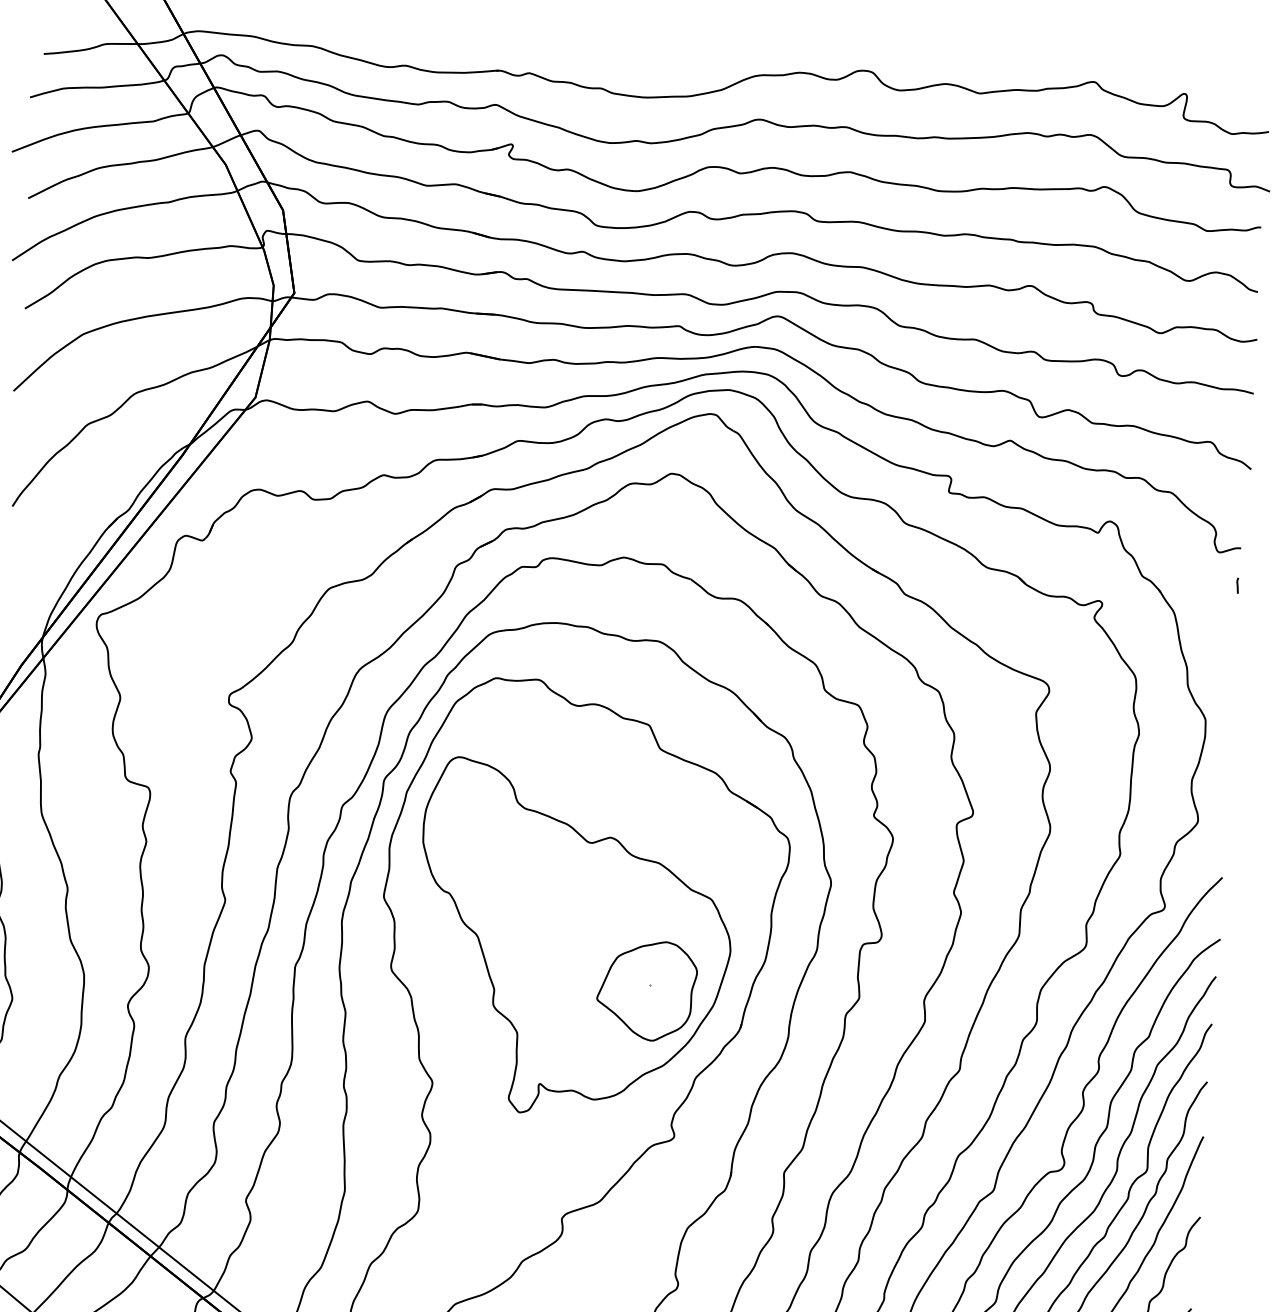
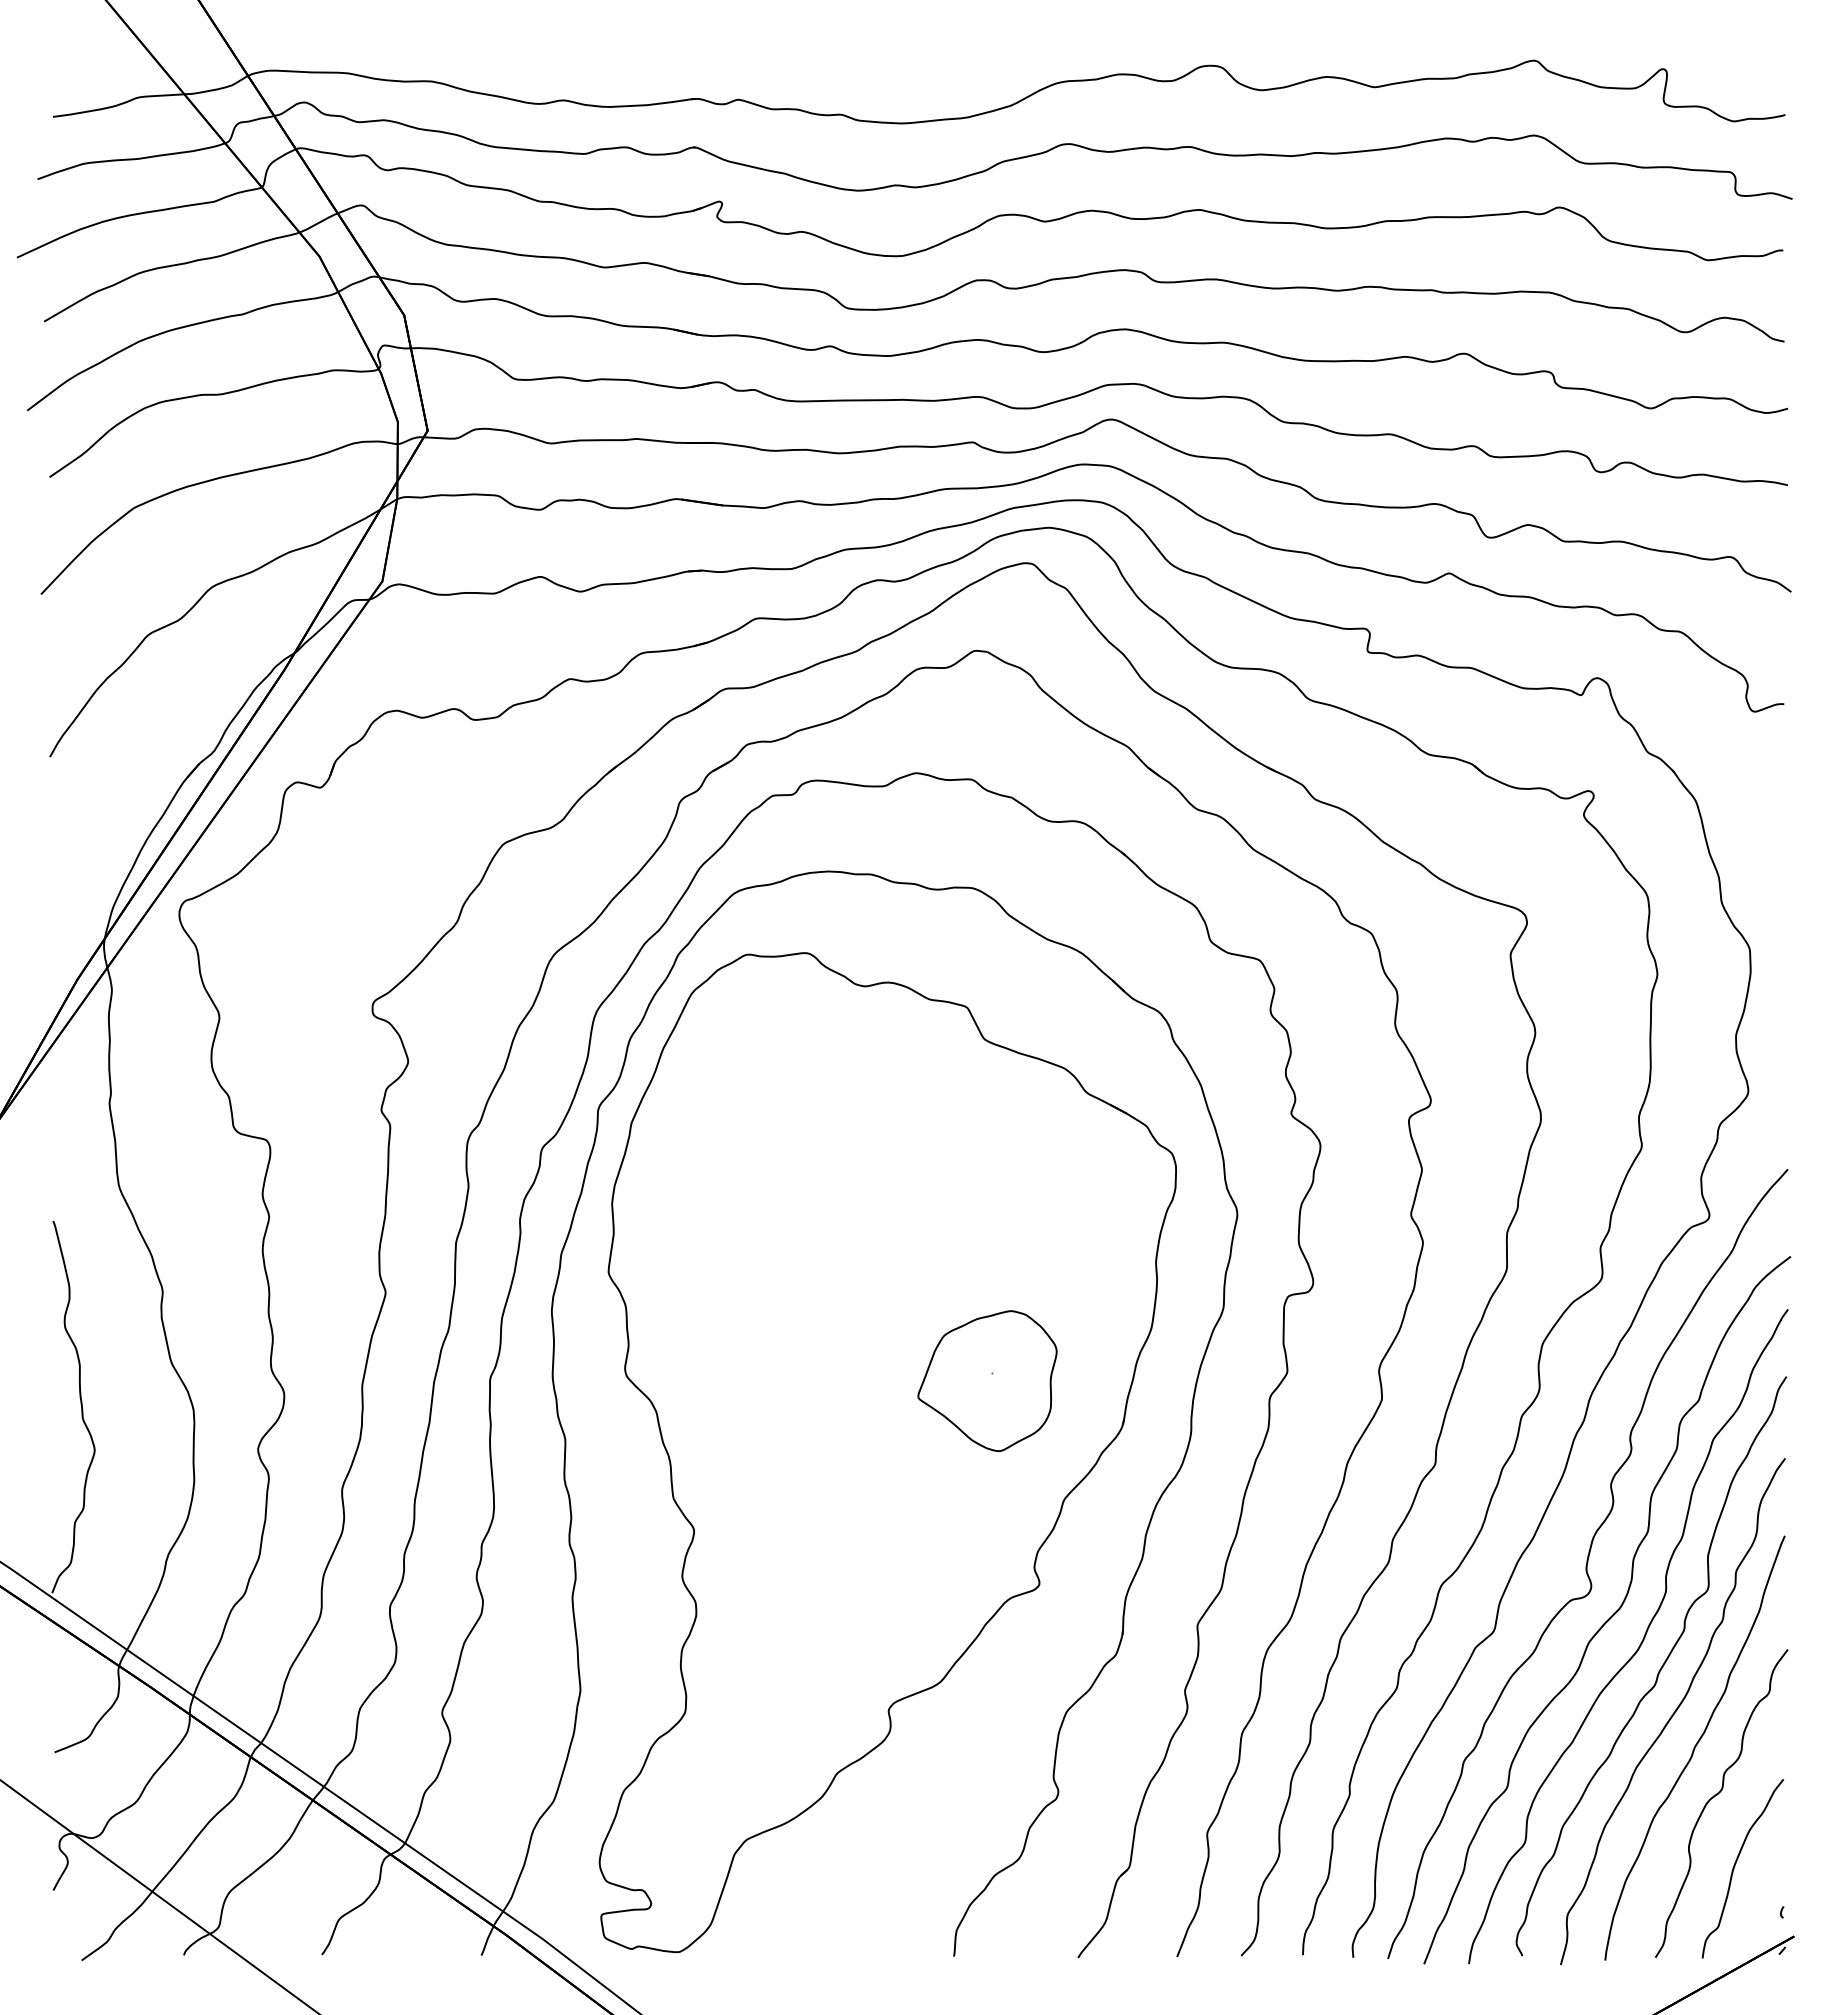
line: (1237, 585) -> (1782, 756), removed
part: (573, 940) -> (879, 1316), removed

